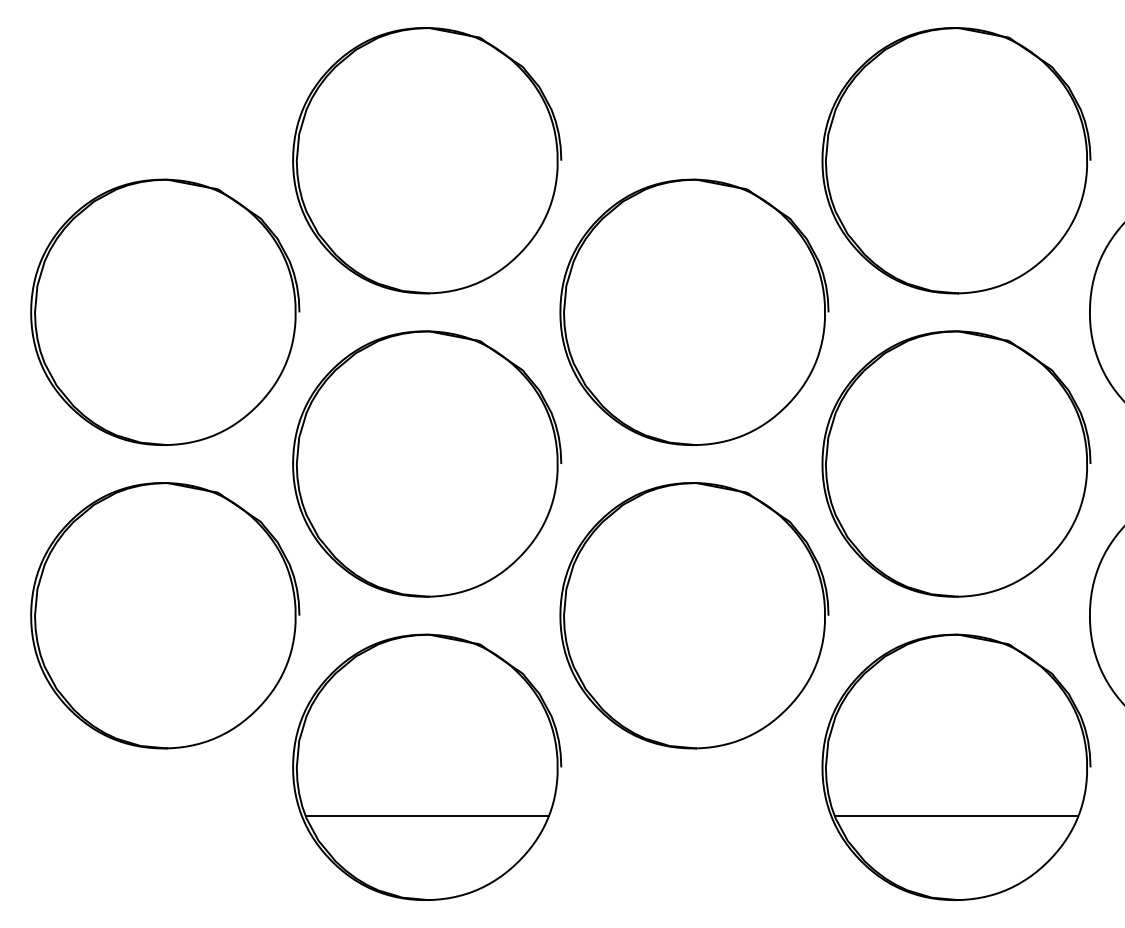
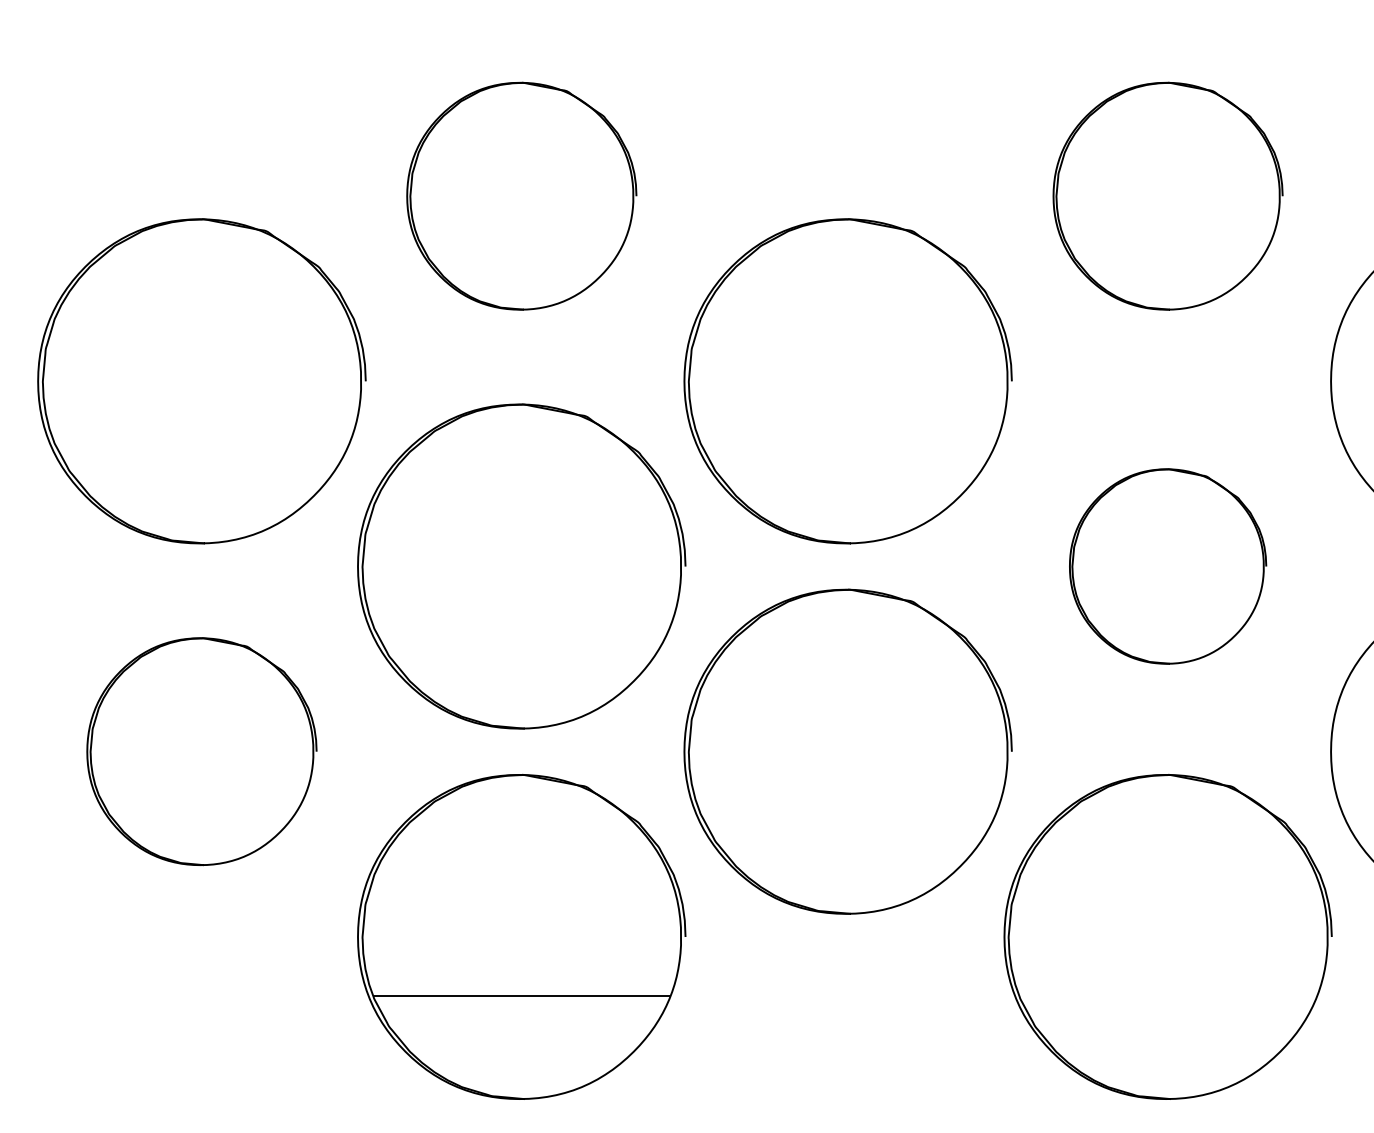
part: (426, 161) -> (521, 196), size x0.7
part: (955, 161) -> (1167, 196), size x0.7
part: (955, 464) -> (1167, 566), size x0.6
part: (164, 615) -> (201, 751), size x0.7
line: (956, 816) -> (1168, 996), removed

